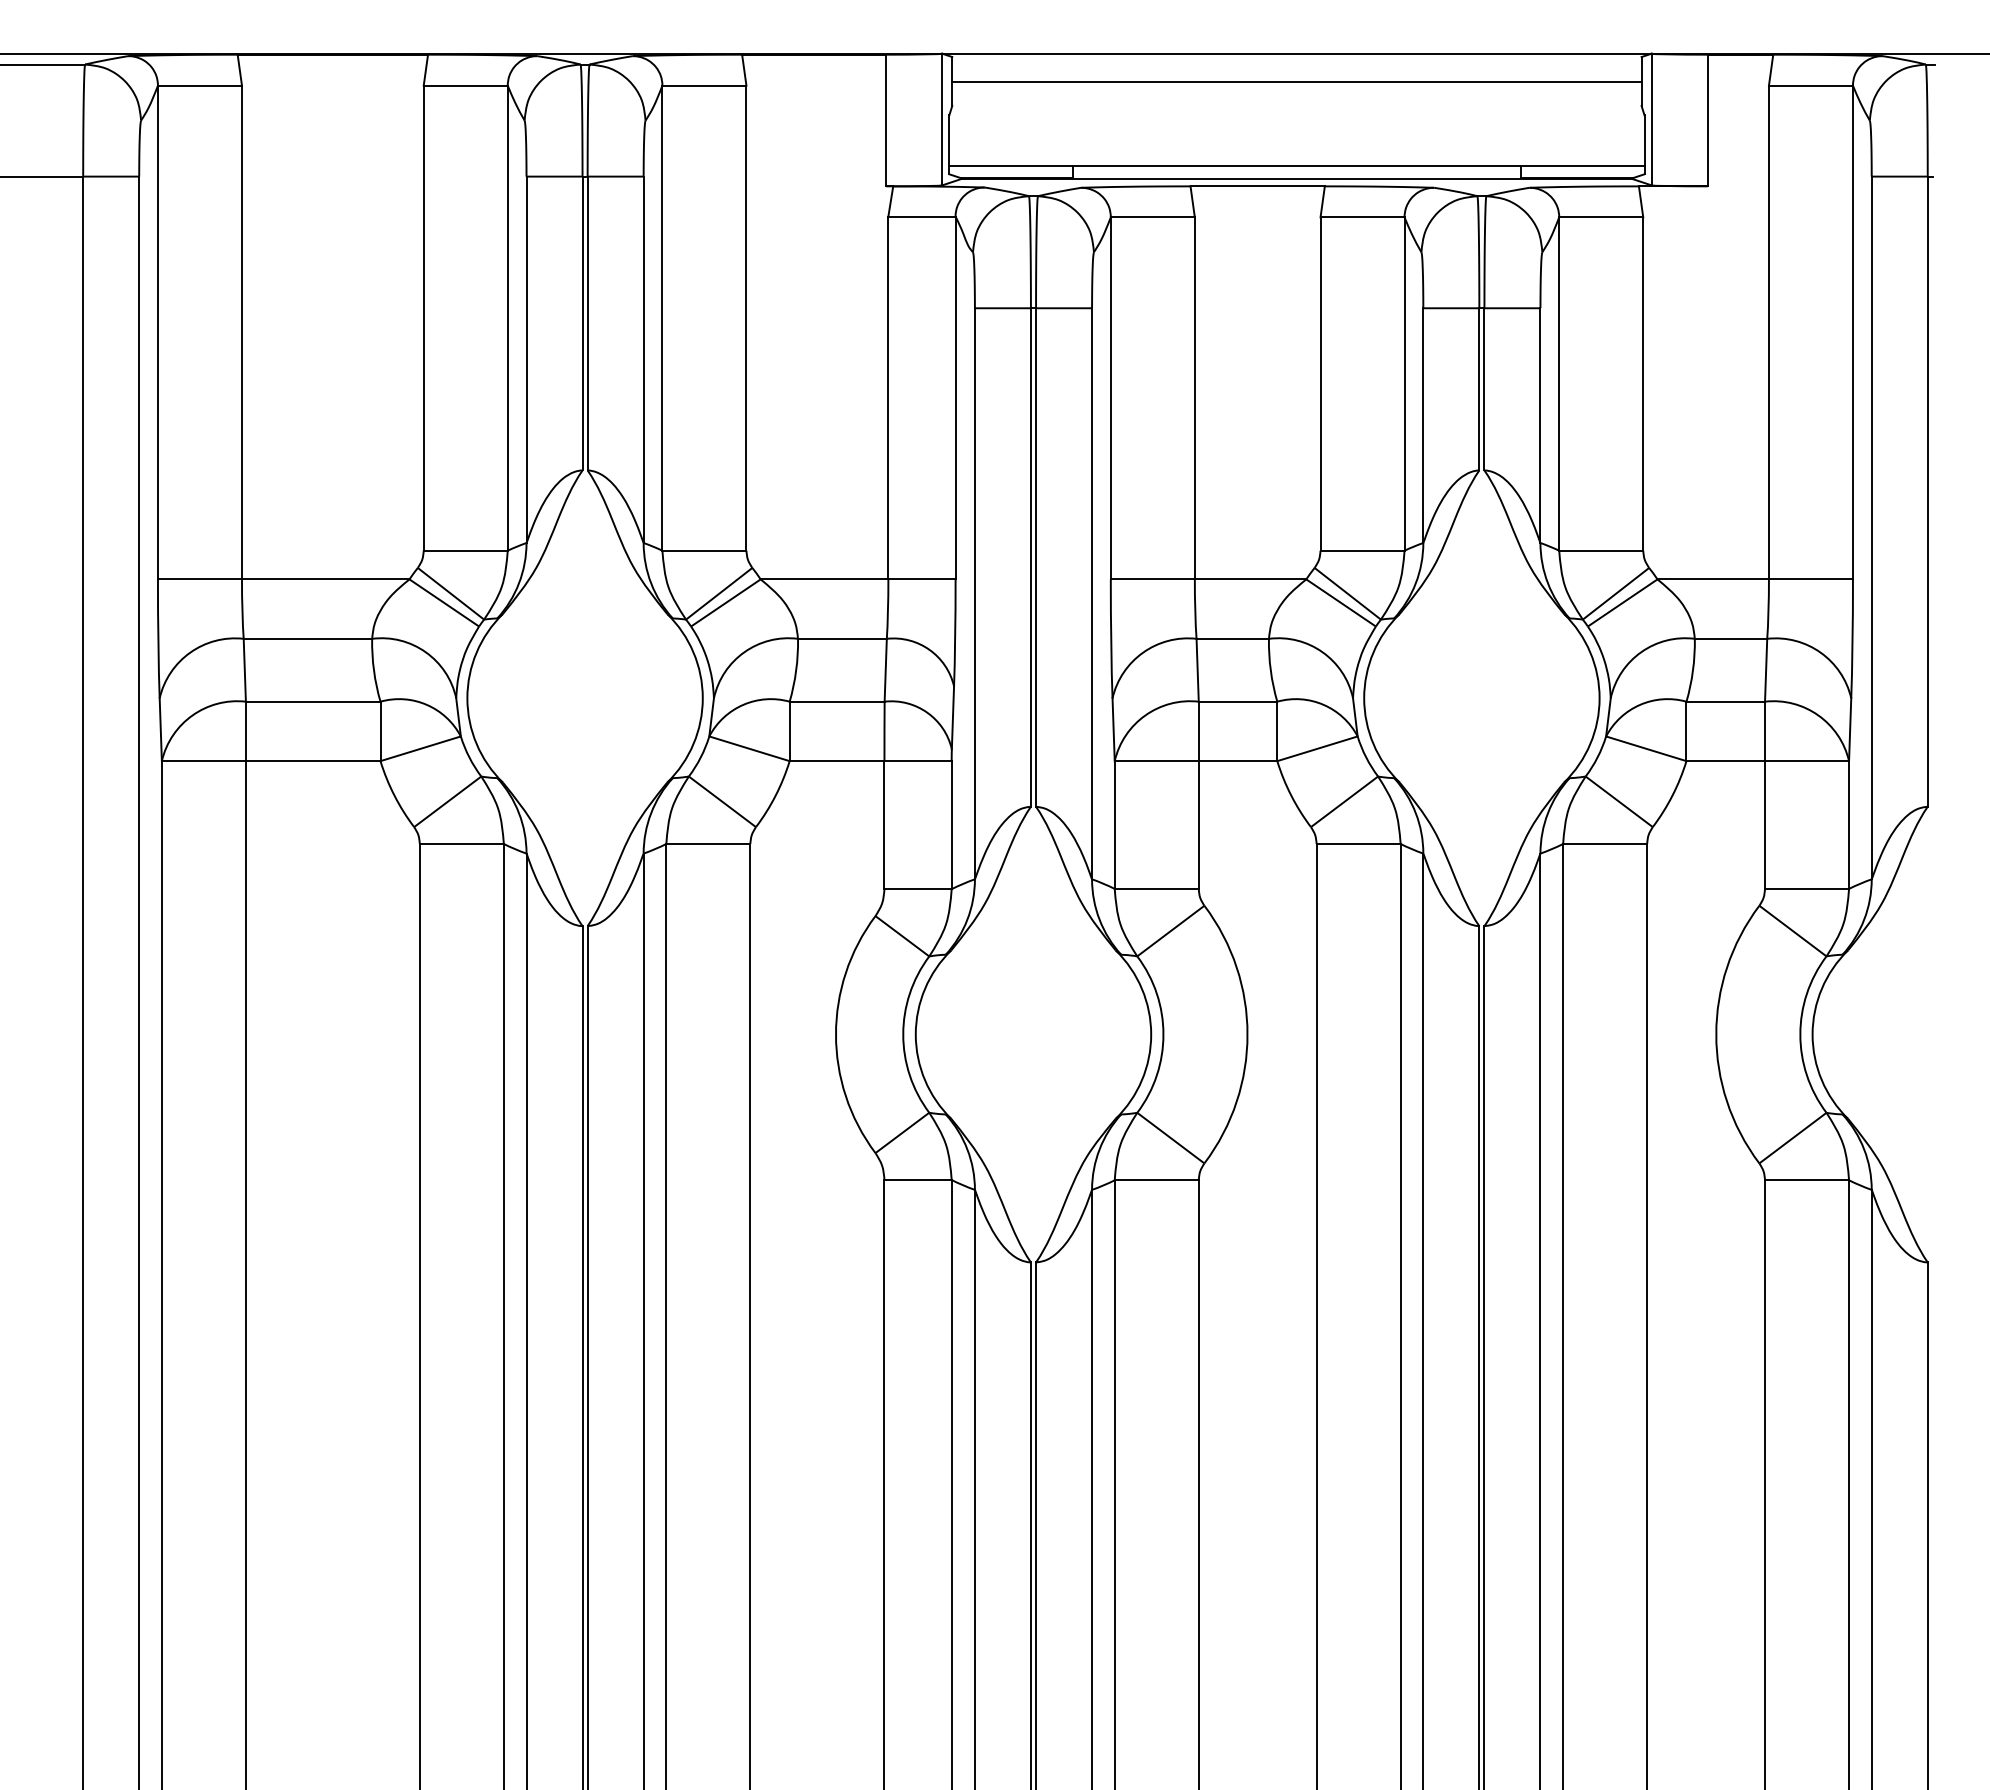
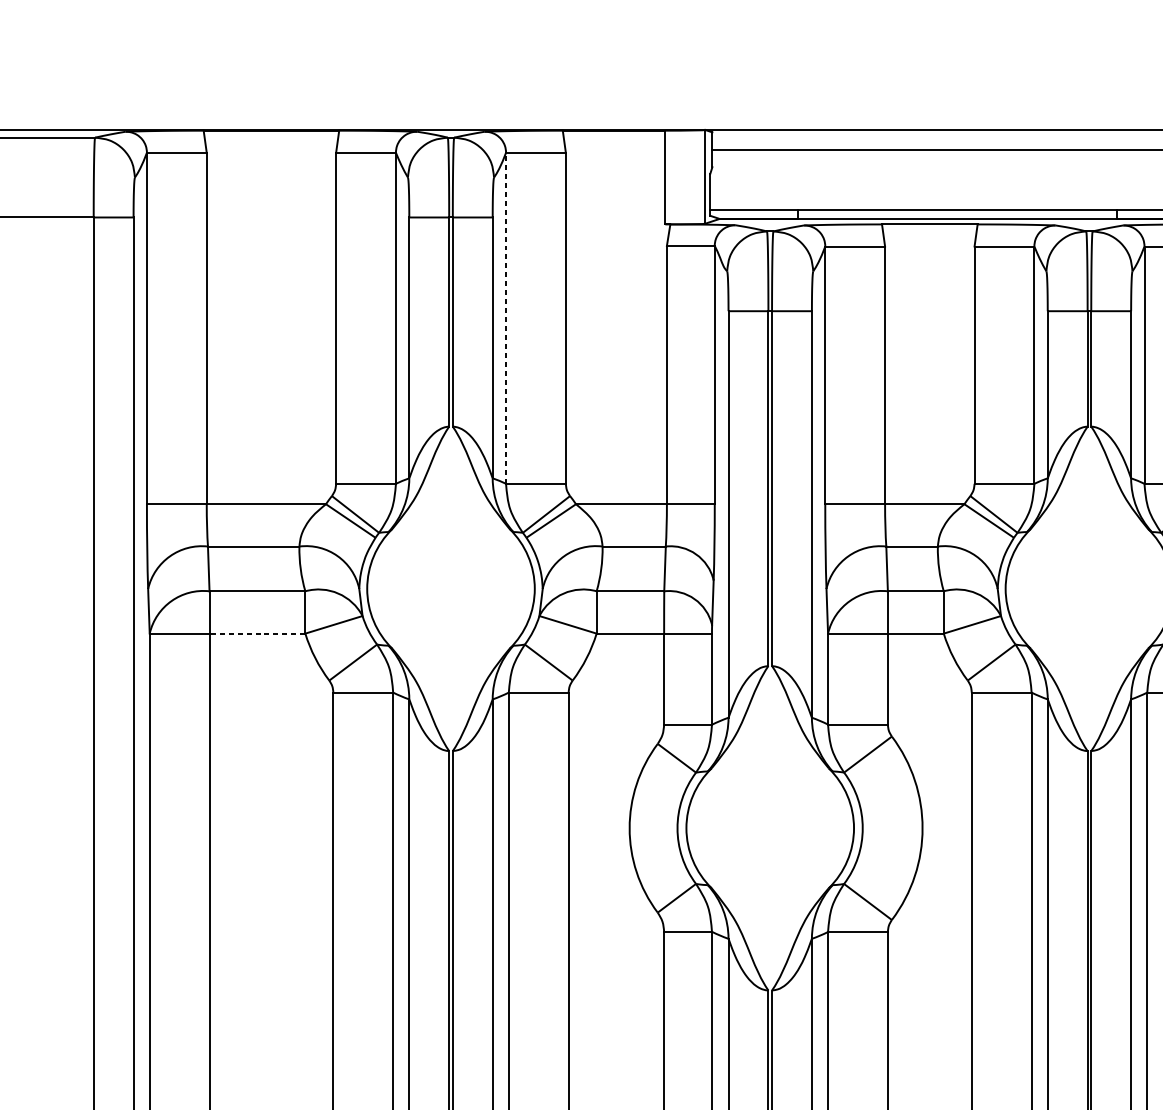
line: (662, 317) -> (506, 317), solid -> dashed
line: (312, 761) -> (256, 633), solid -> dashed

